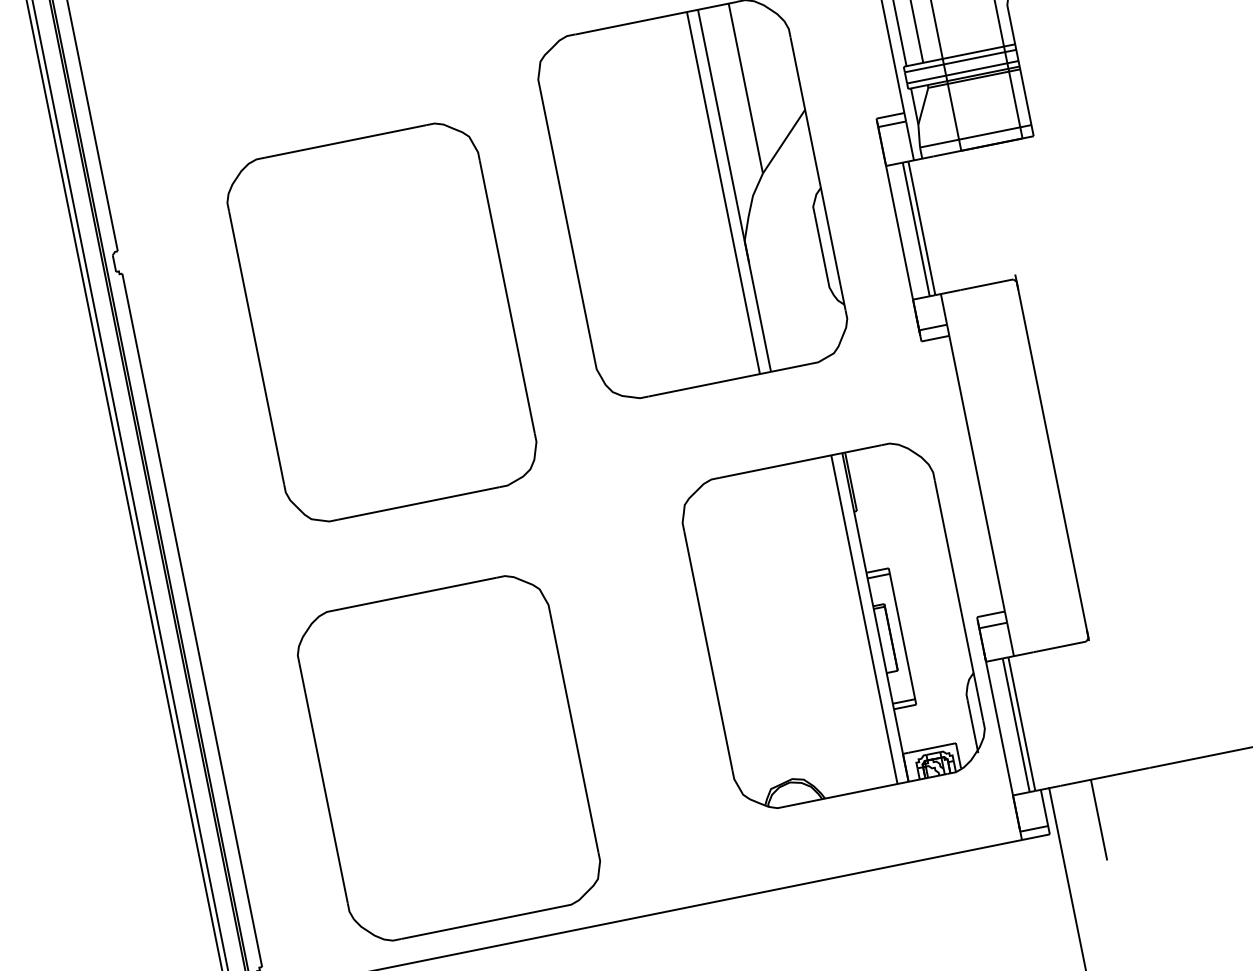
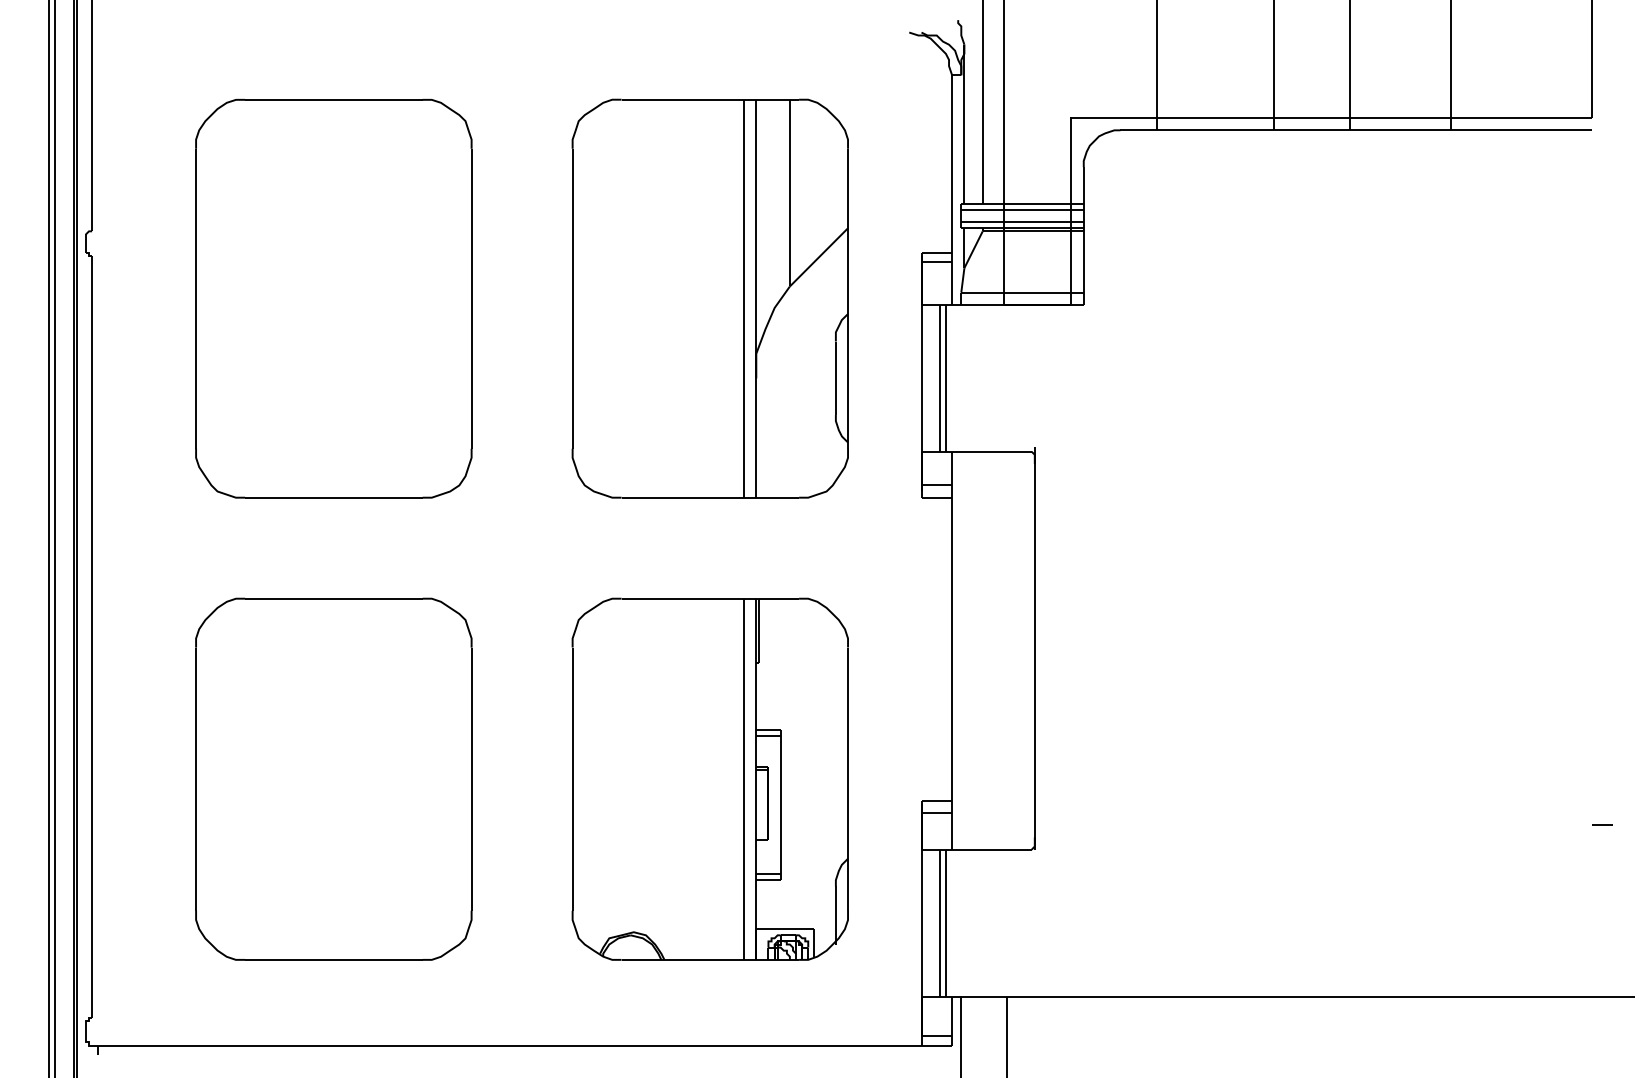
part: (381, 322) -> (333, 298), moved
part: (832, 625) -> (709, 778), moved
part: (448, 757) -> (333, 778), moved

